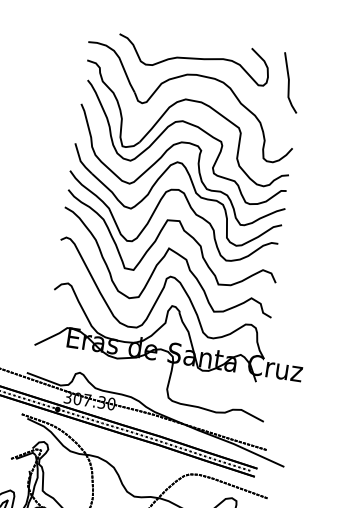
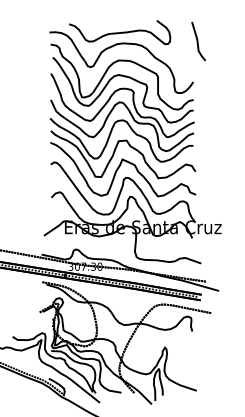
line: (290, 82) -> (198, 41), moved

